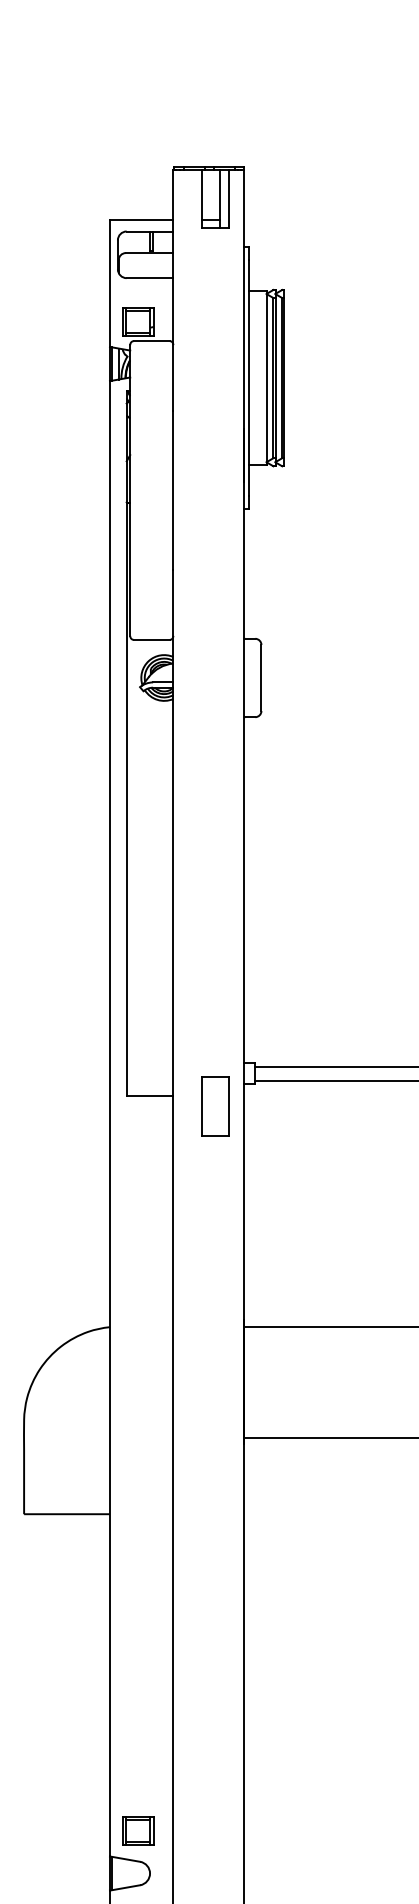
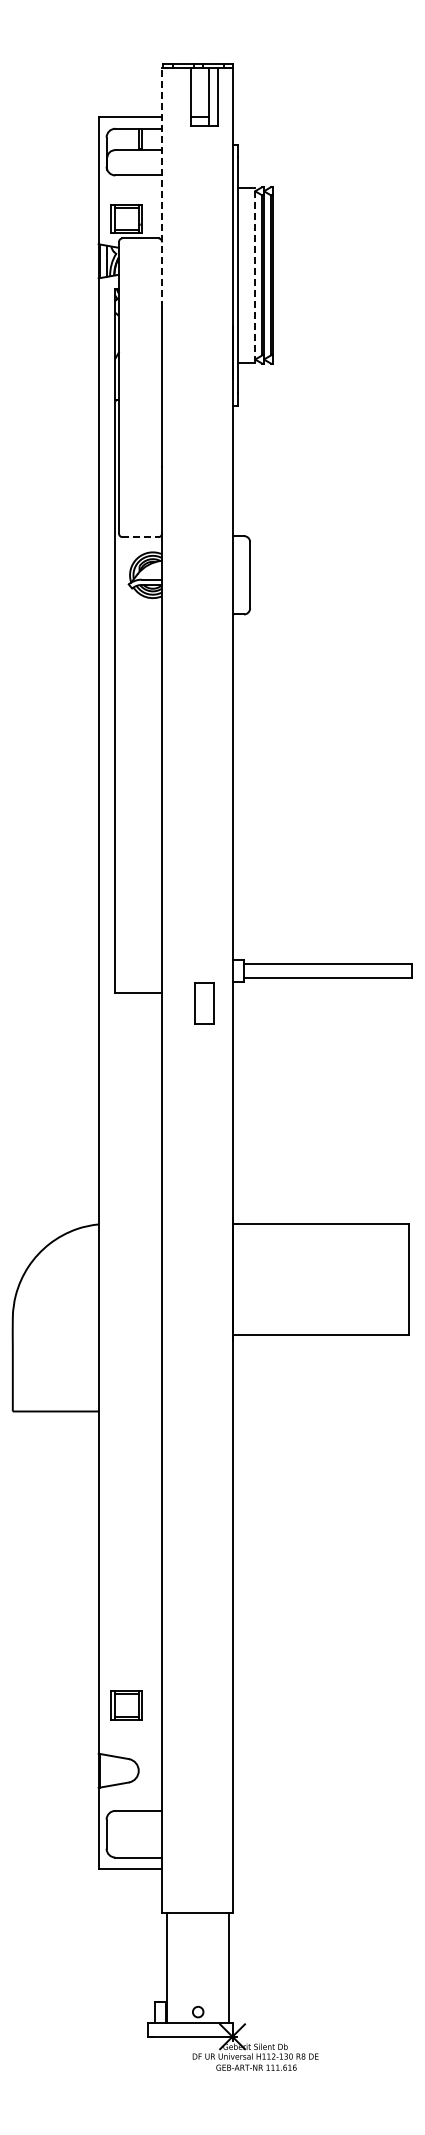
line: (173, 290) -> (162, 187), solid -> dashed
line: (266, 377) -> (255, 274), solid -> dashed
line: (152, 640) -> (141, 537), solid -> dashed
part: (215, 1106) -> (204, 1003), size x0.7
part: (137, 1831) -> (126, 1705), moved

